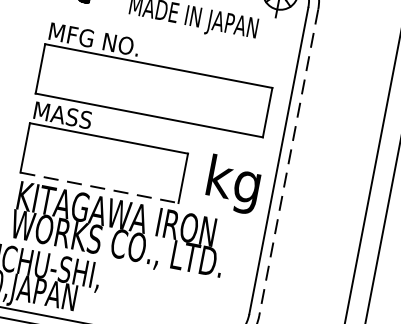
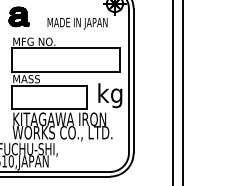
line: (288, 163) -> (133, 81), dashed -> solid
line: (101, 187) -> (50, 108), dashed -> solid

